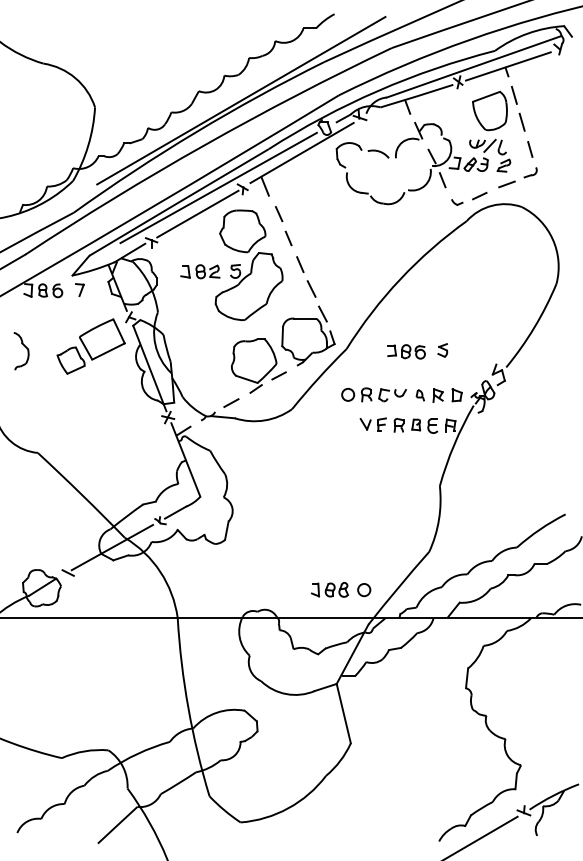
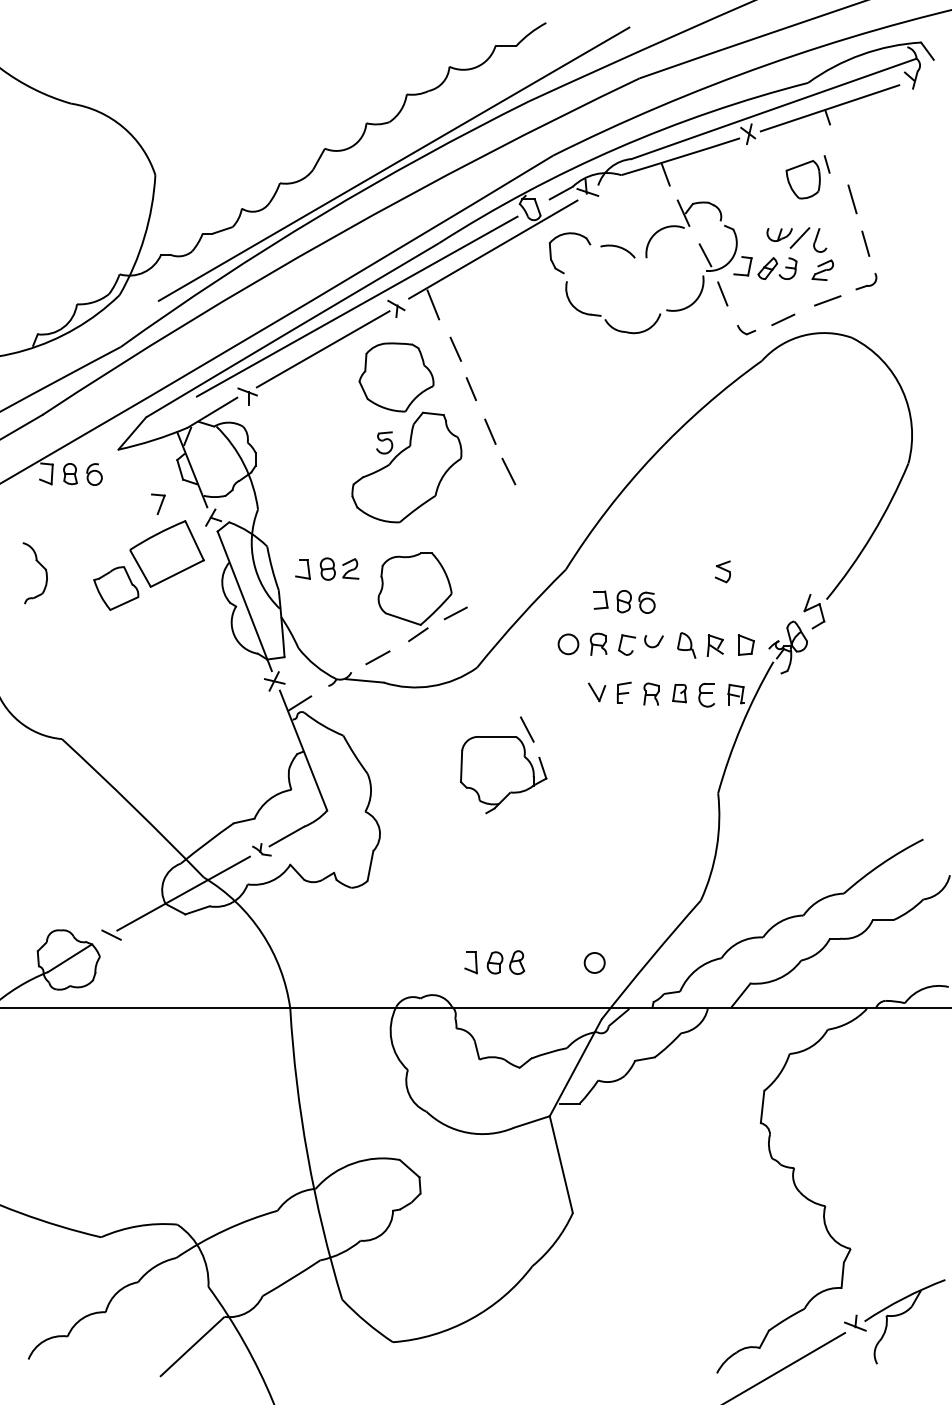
part: (494, 108) -> (807, 176), size x0.6
part: (200, 271) -> (327, 568), moved
part: (79, 289) -> (157, 503), moved
part: (308, 335) -> (503, 764), moved
part: (406, 351) -> (624, 601), moved
part: (419, 395) -> (684, 645), size x1.4
part: (329, 589) -> (493, 962), moved

